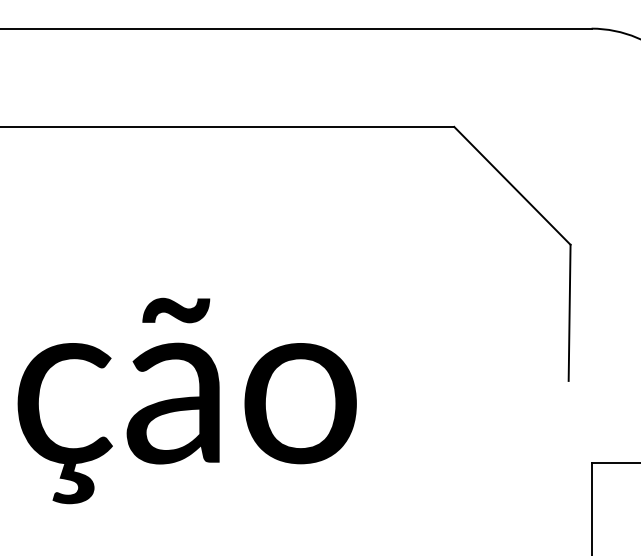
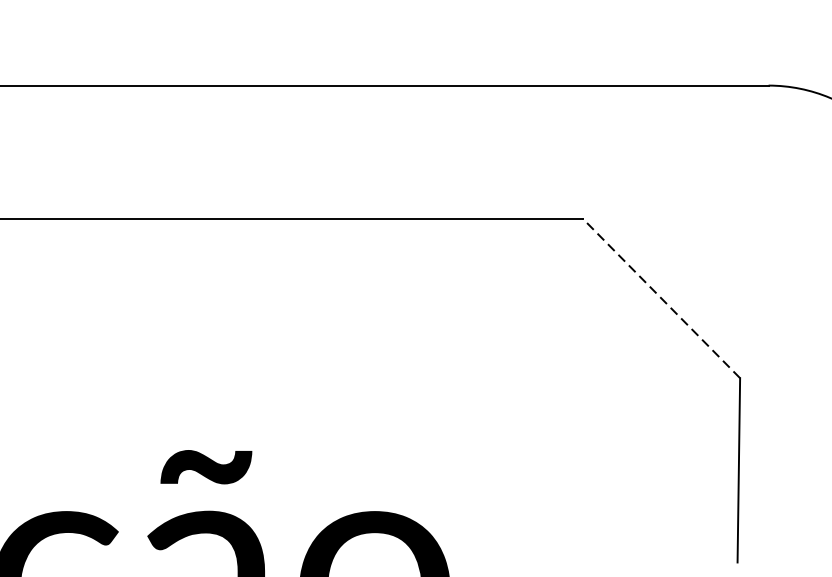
line: (512, 185) -> (661, 297), solid -> dashed

